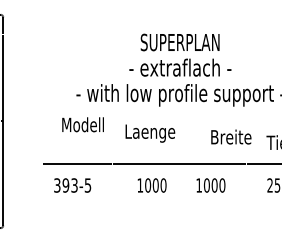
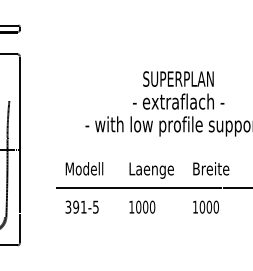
text: (83, 124) -> (84, 168), moved
text: (150, 133) -> (151, 170), moved
text: (231, 136) -> (211, 168), moved
text: (74, 184) -> (83, 206), 393-5 -> 391-5
text: (152, 184) -> (142, 206), moved

